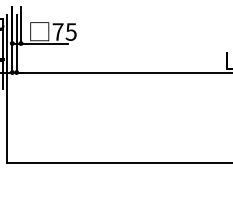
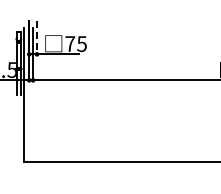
line: (21, 25) -> (37, 38), solid -> dashed

